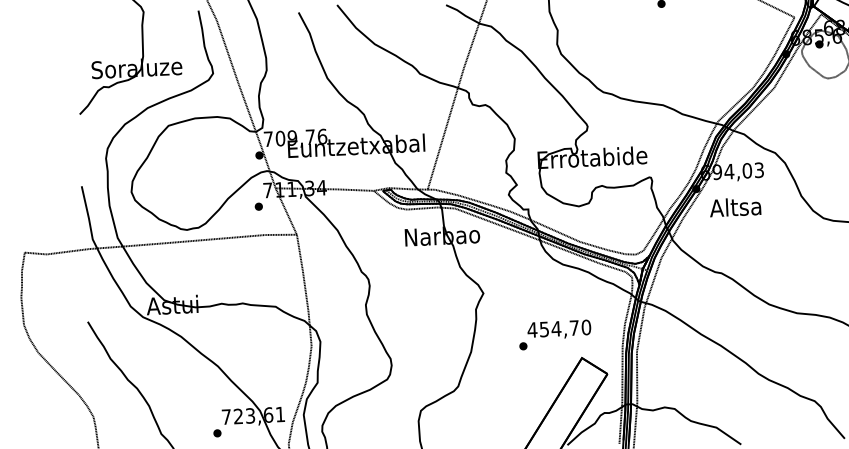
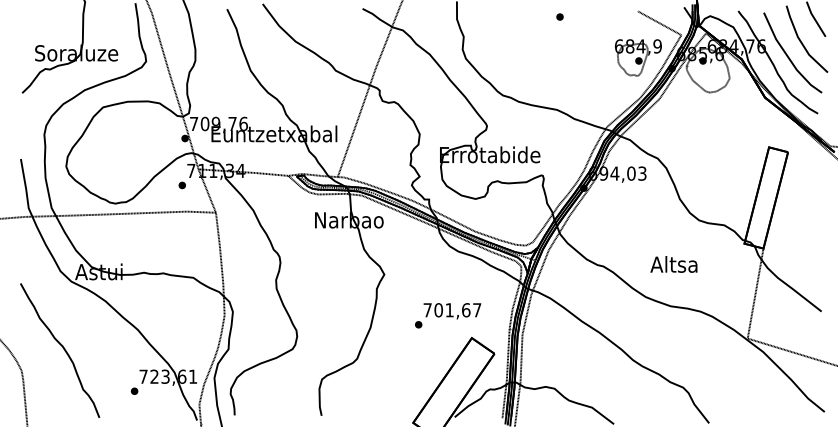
part: (749, 43) -> (638, 57), added
text: (734, 207) -> (673, 264), moved
text: (559, 329) -> (452, 310), 454,70 -> 701,67

